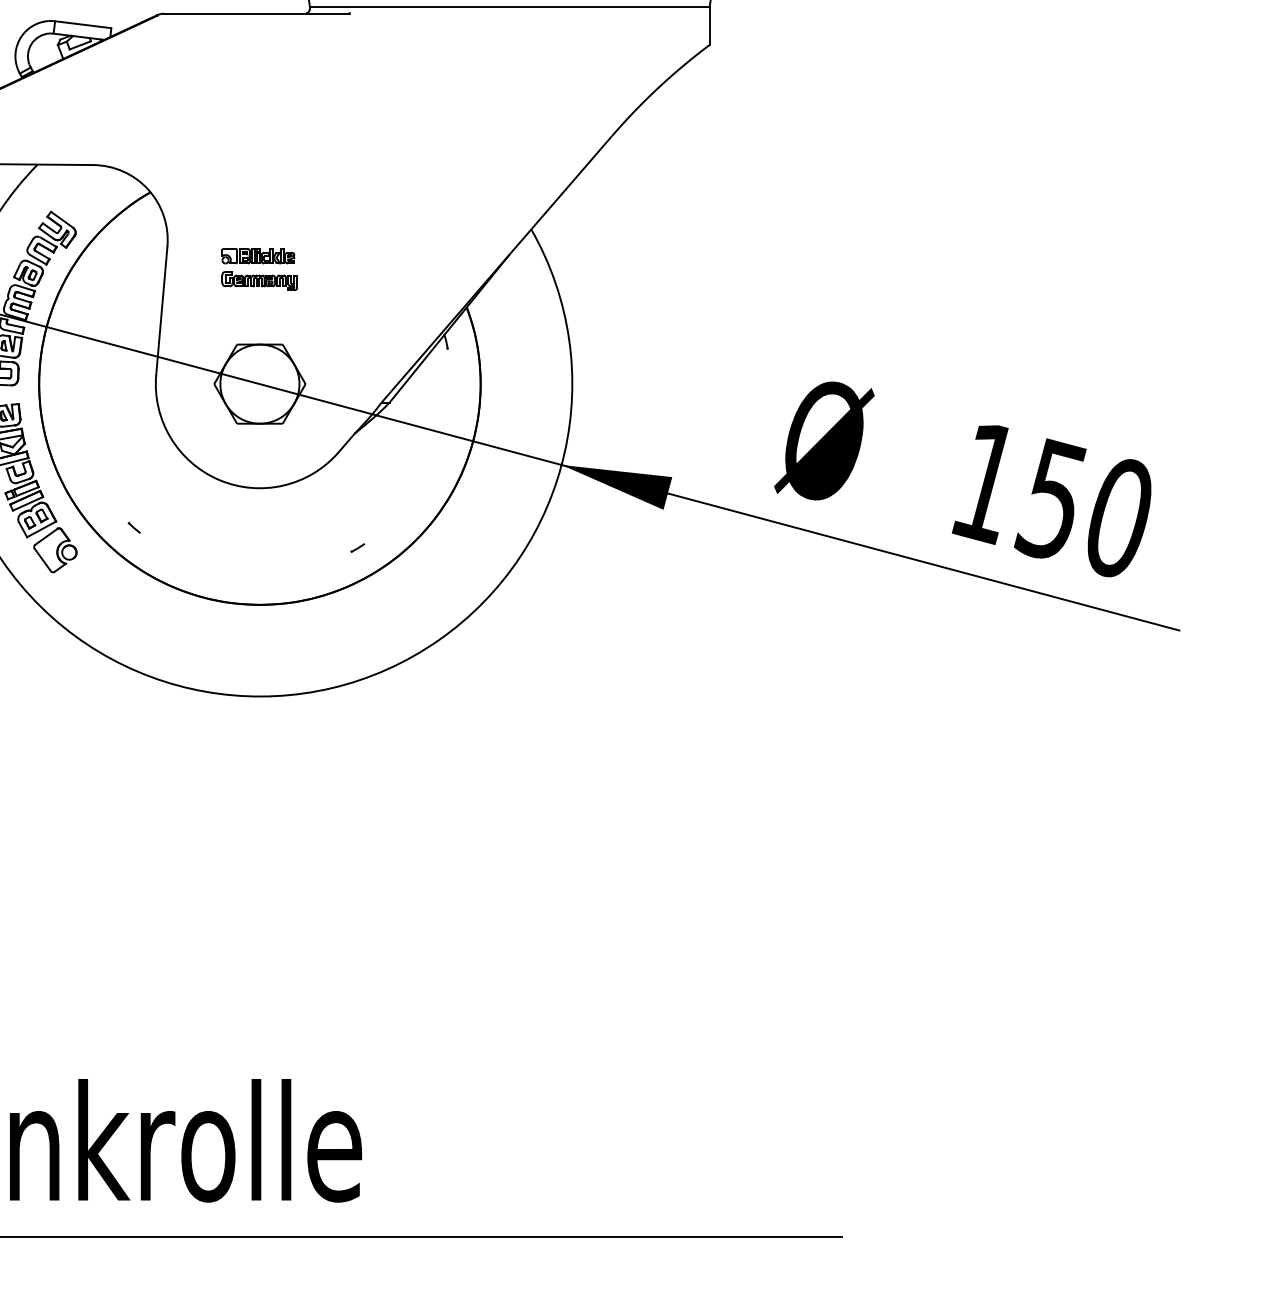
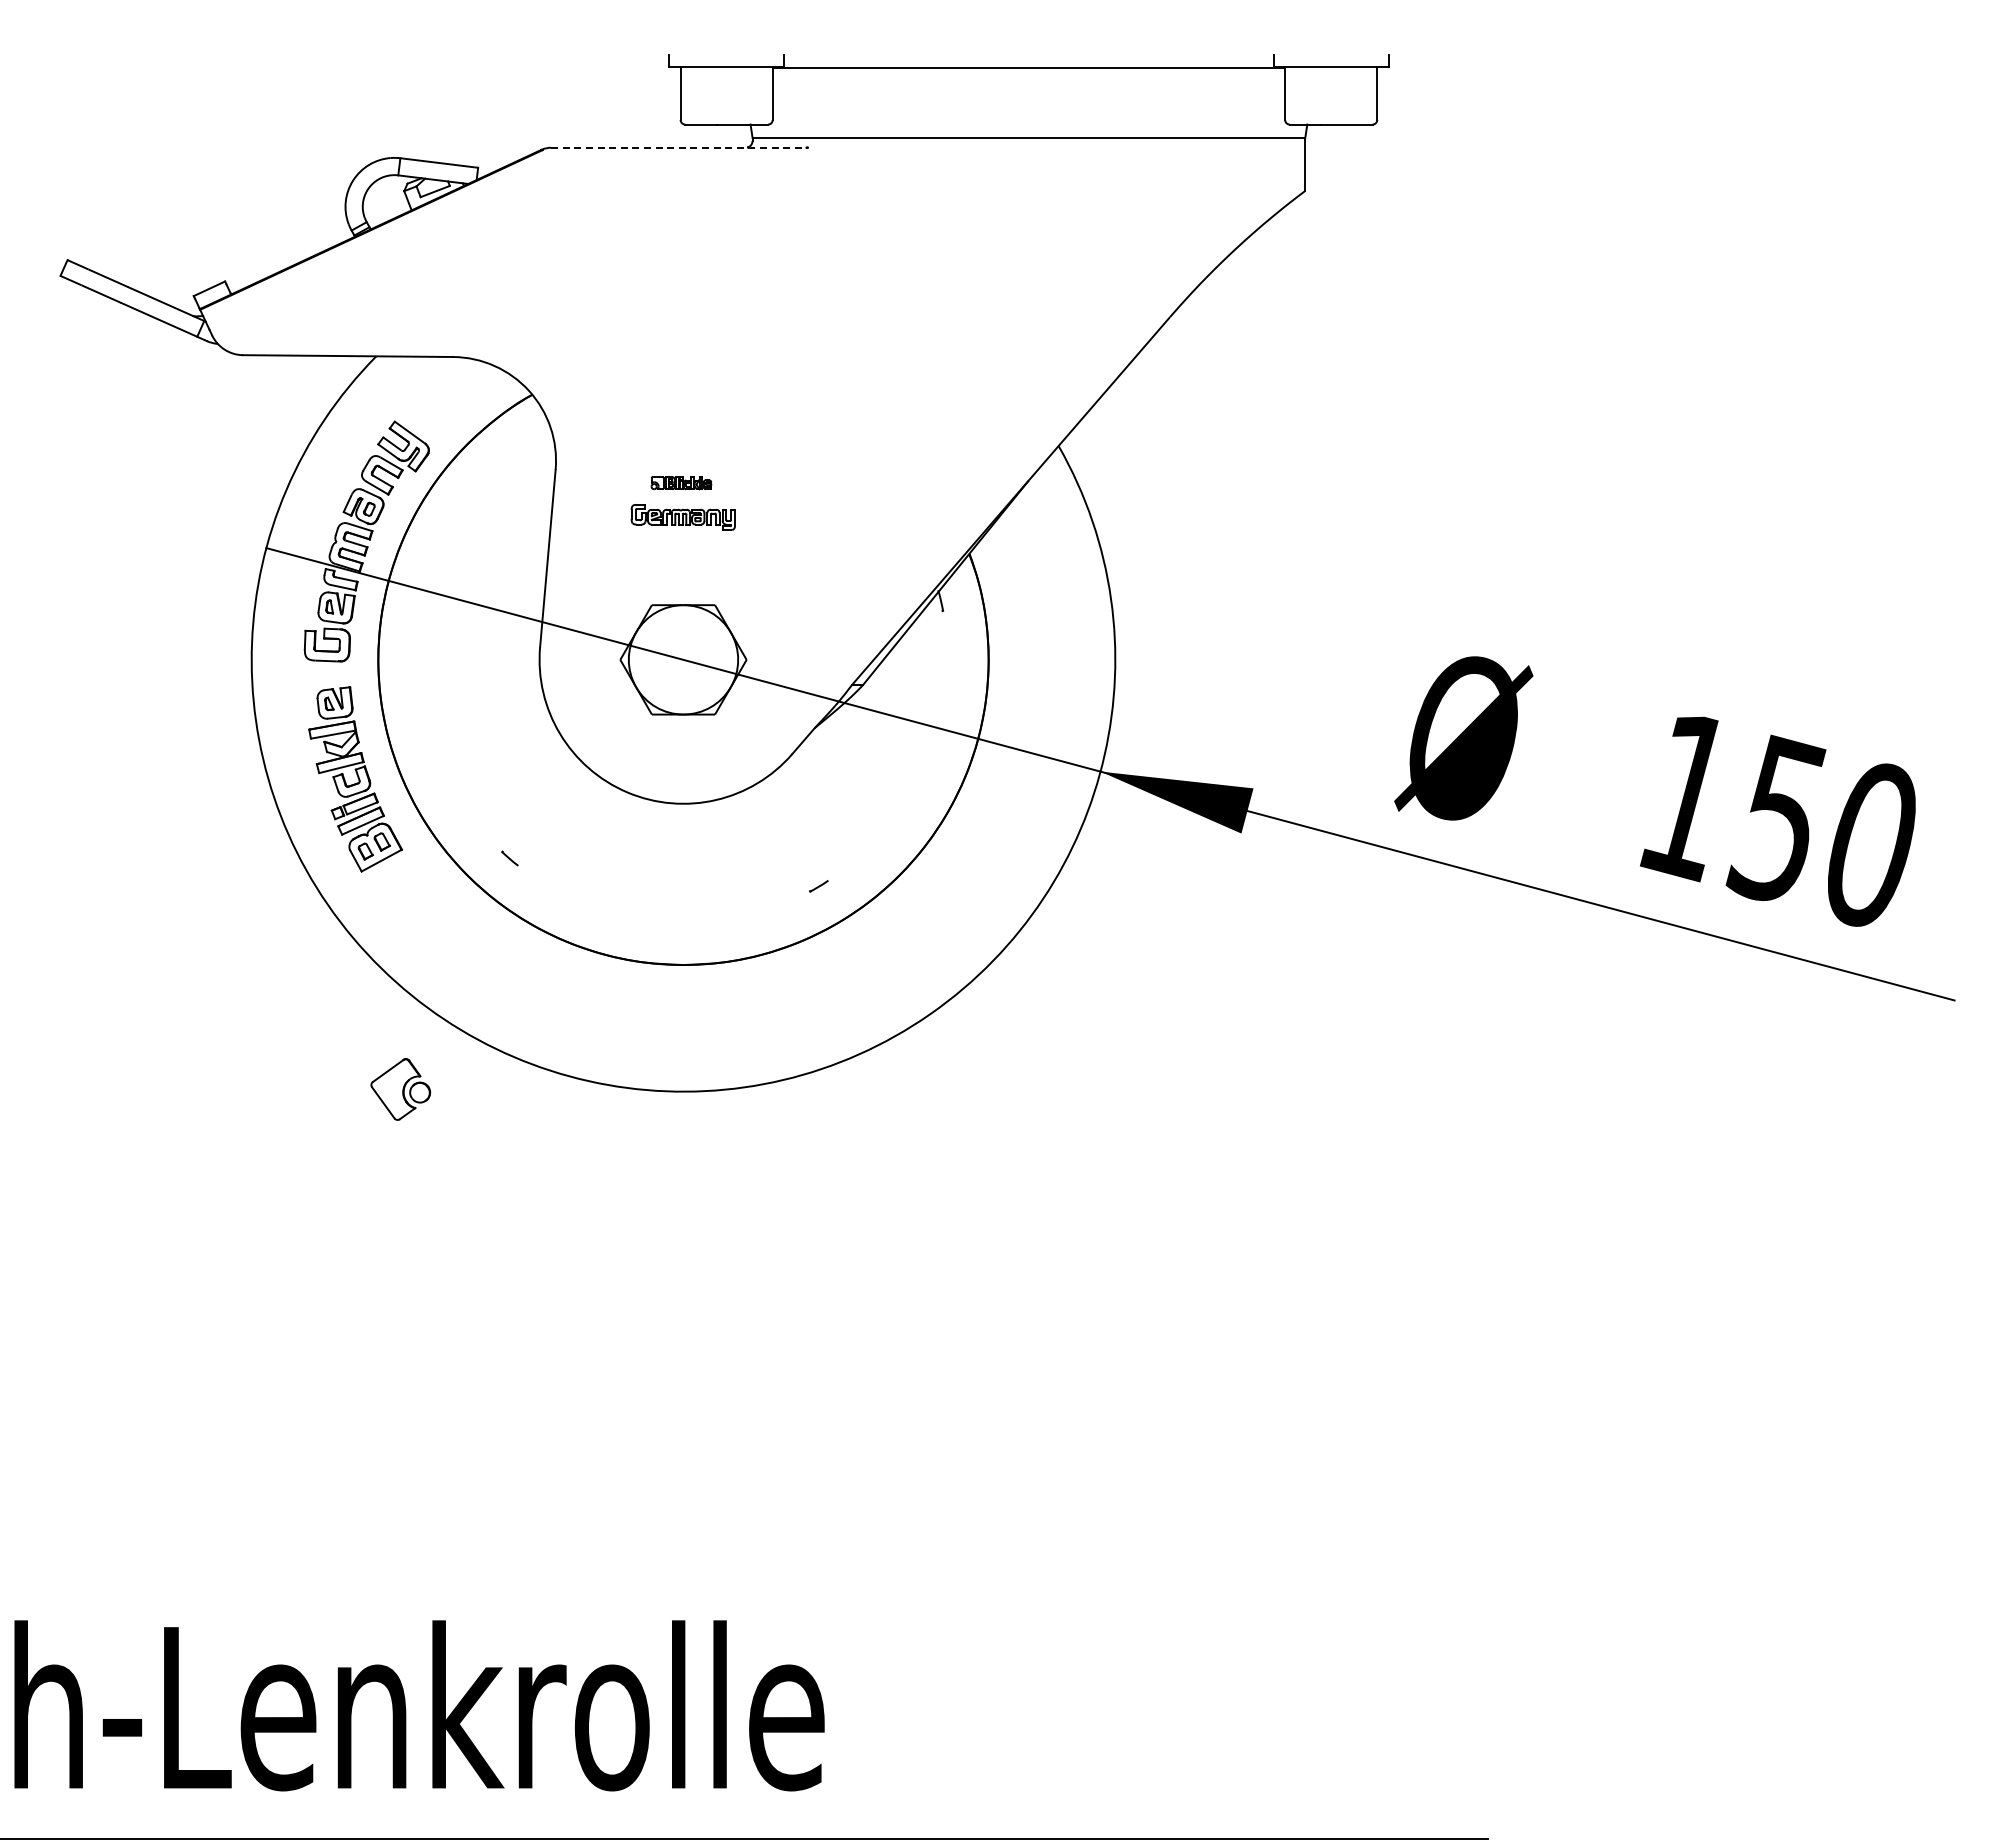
line: (256, 13) -> (678, 147), solid -> dashed
part: (258, 256) -> (681, 483), size x0.6
part: (55, 550) -> (400, 1089), moved

